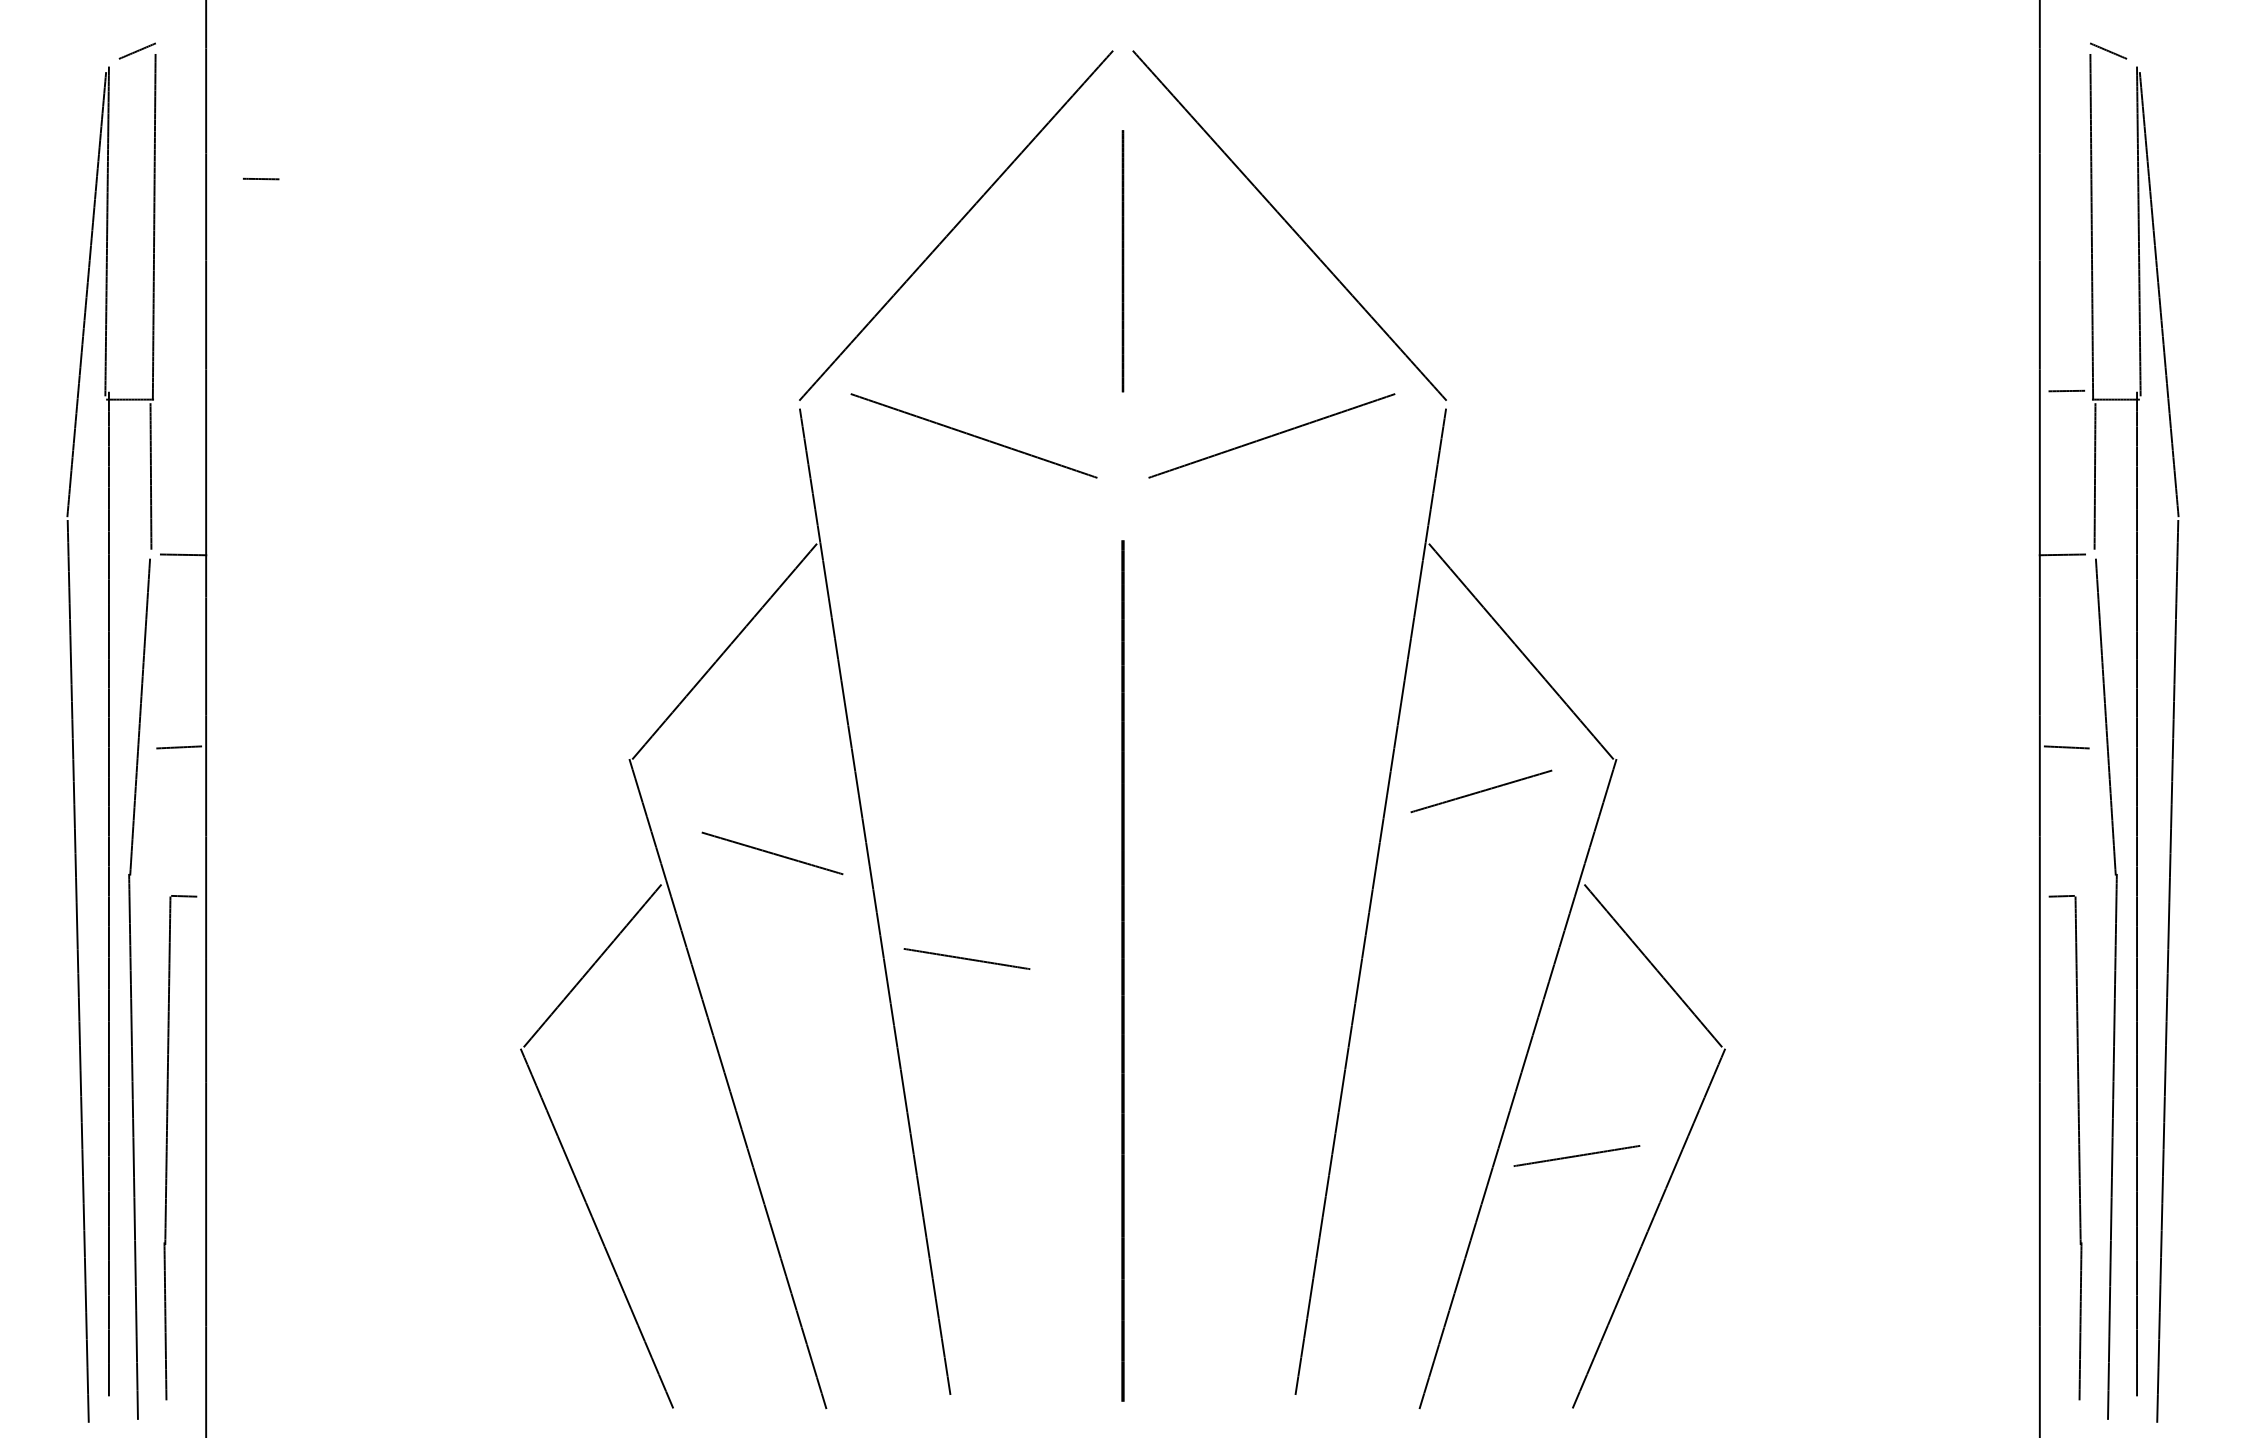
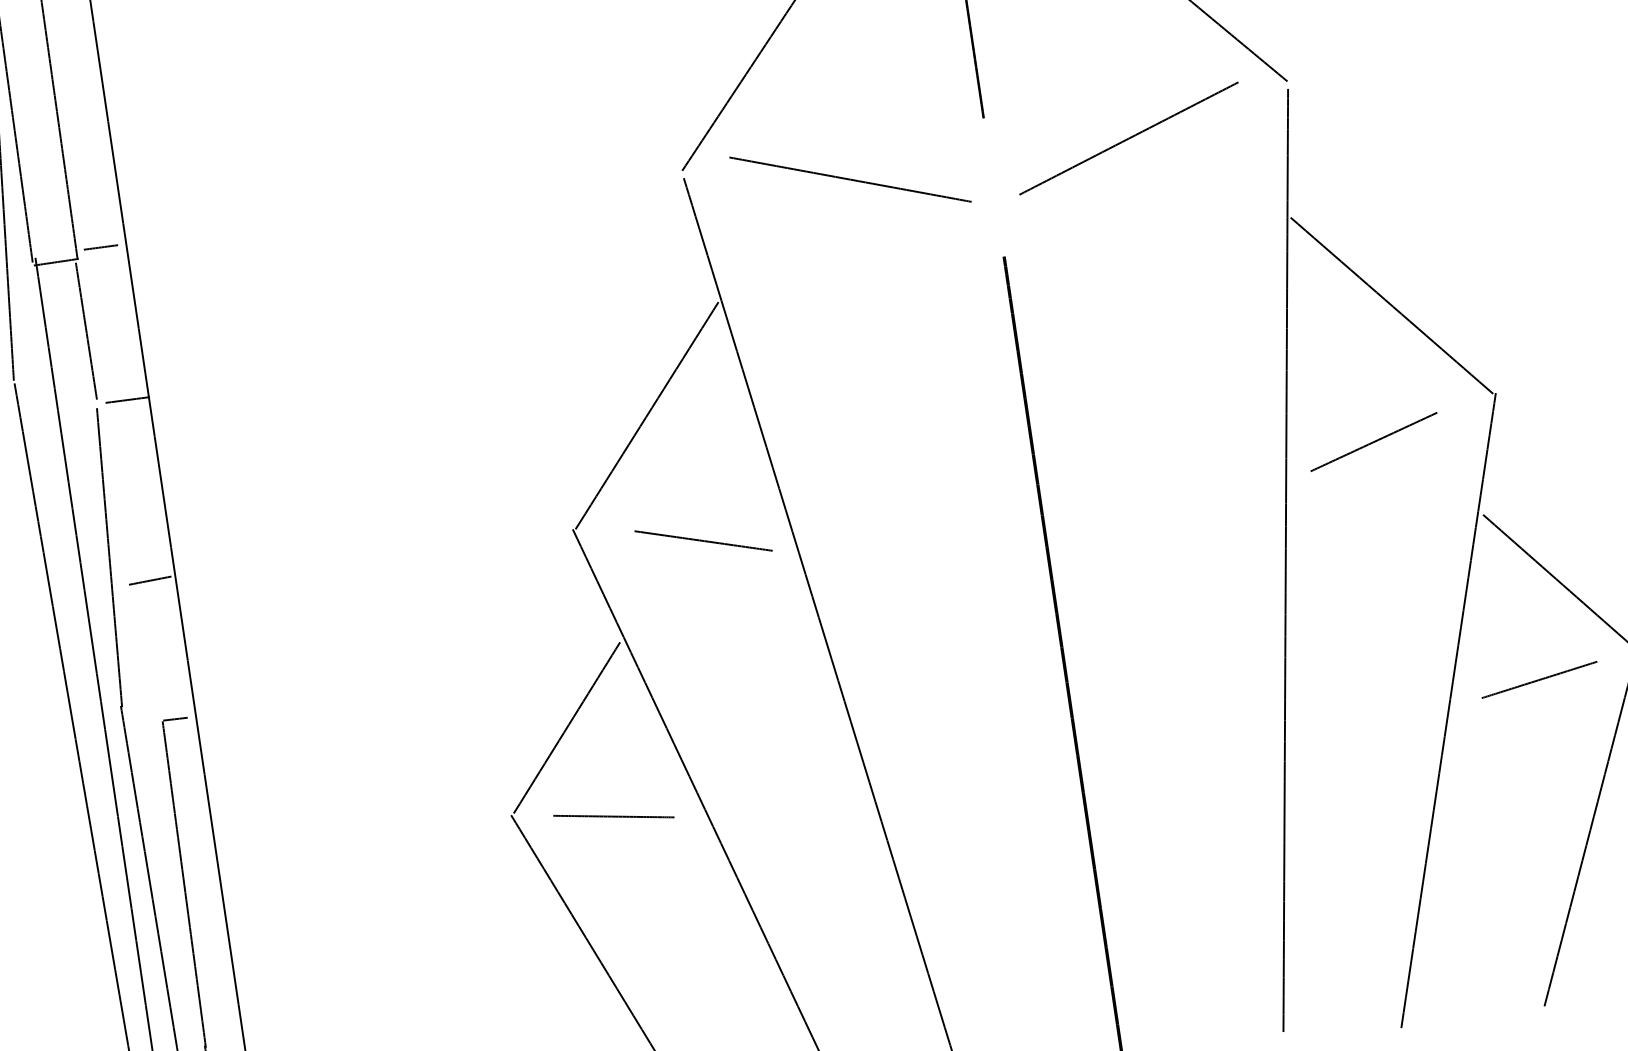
line: (261, 178) -> (101, 246), moved
line: (772, 853) -> (703, 541), moved
line: (966, 958) -> (613, 816), moved
line: (1576, 1155) -> (1539, 679), moved

